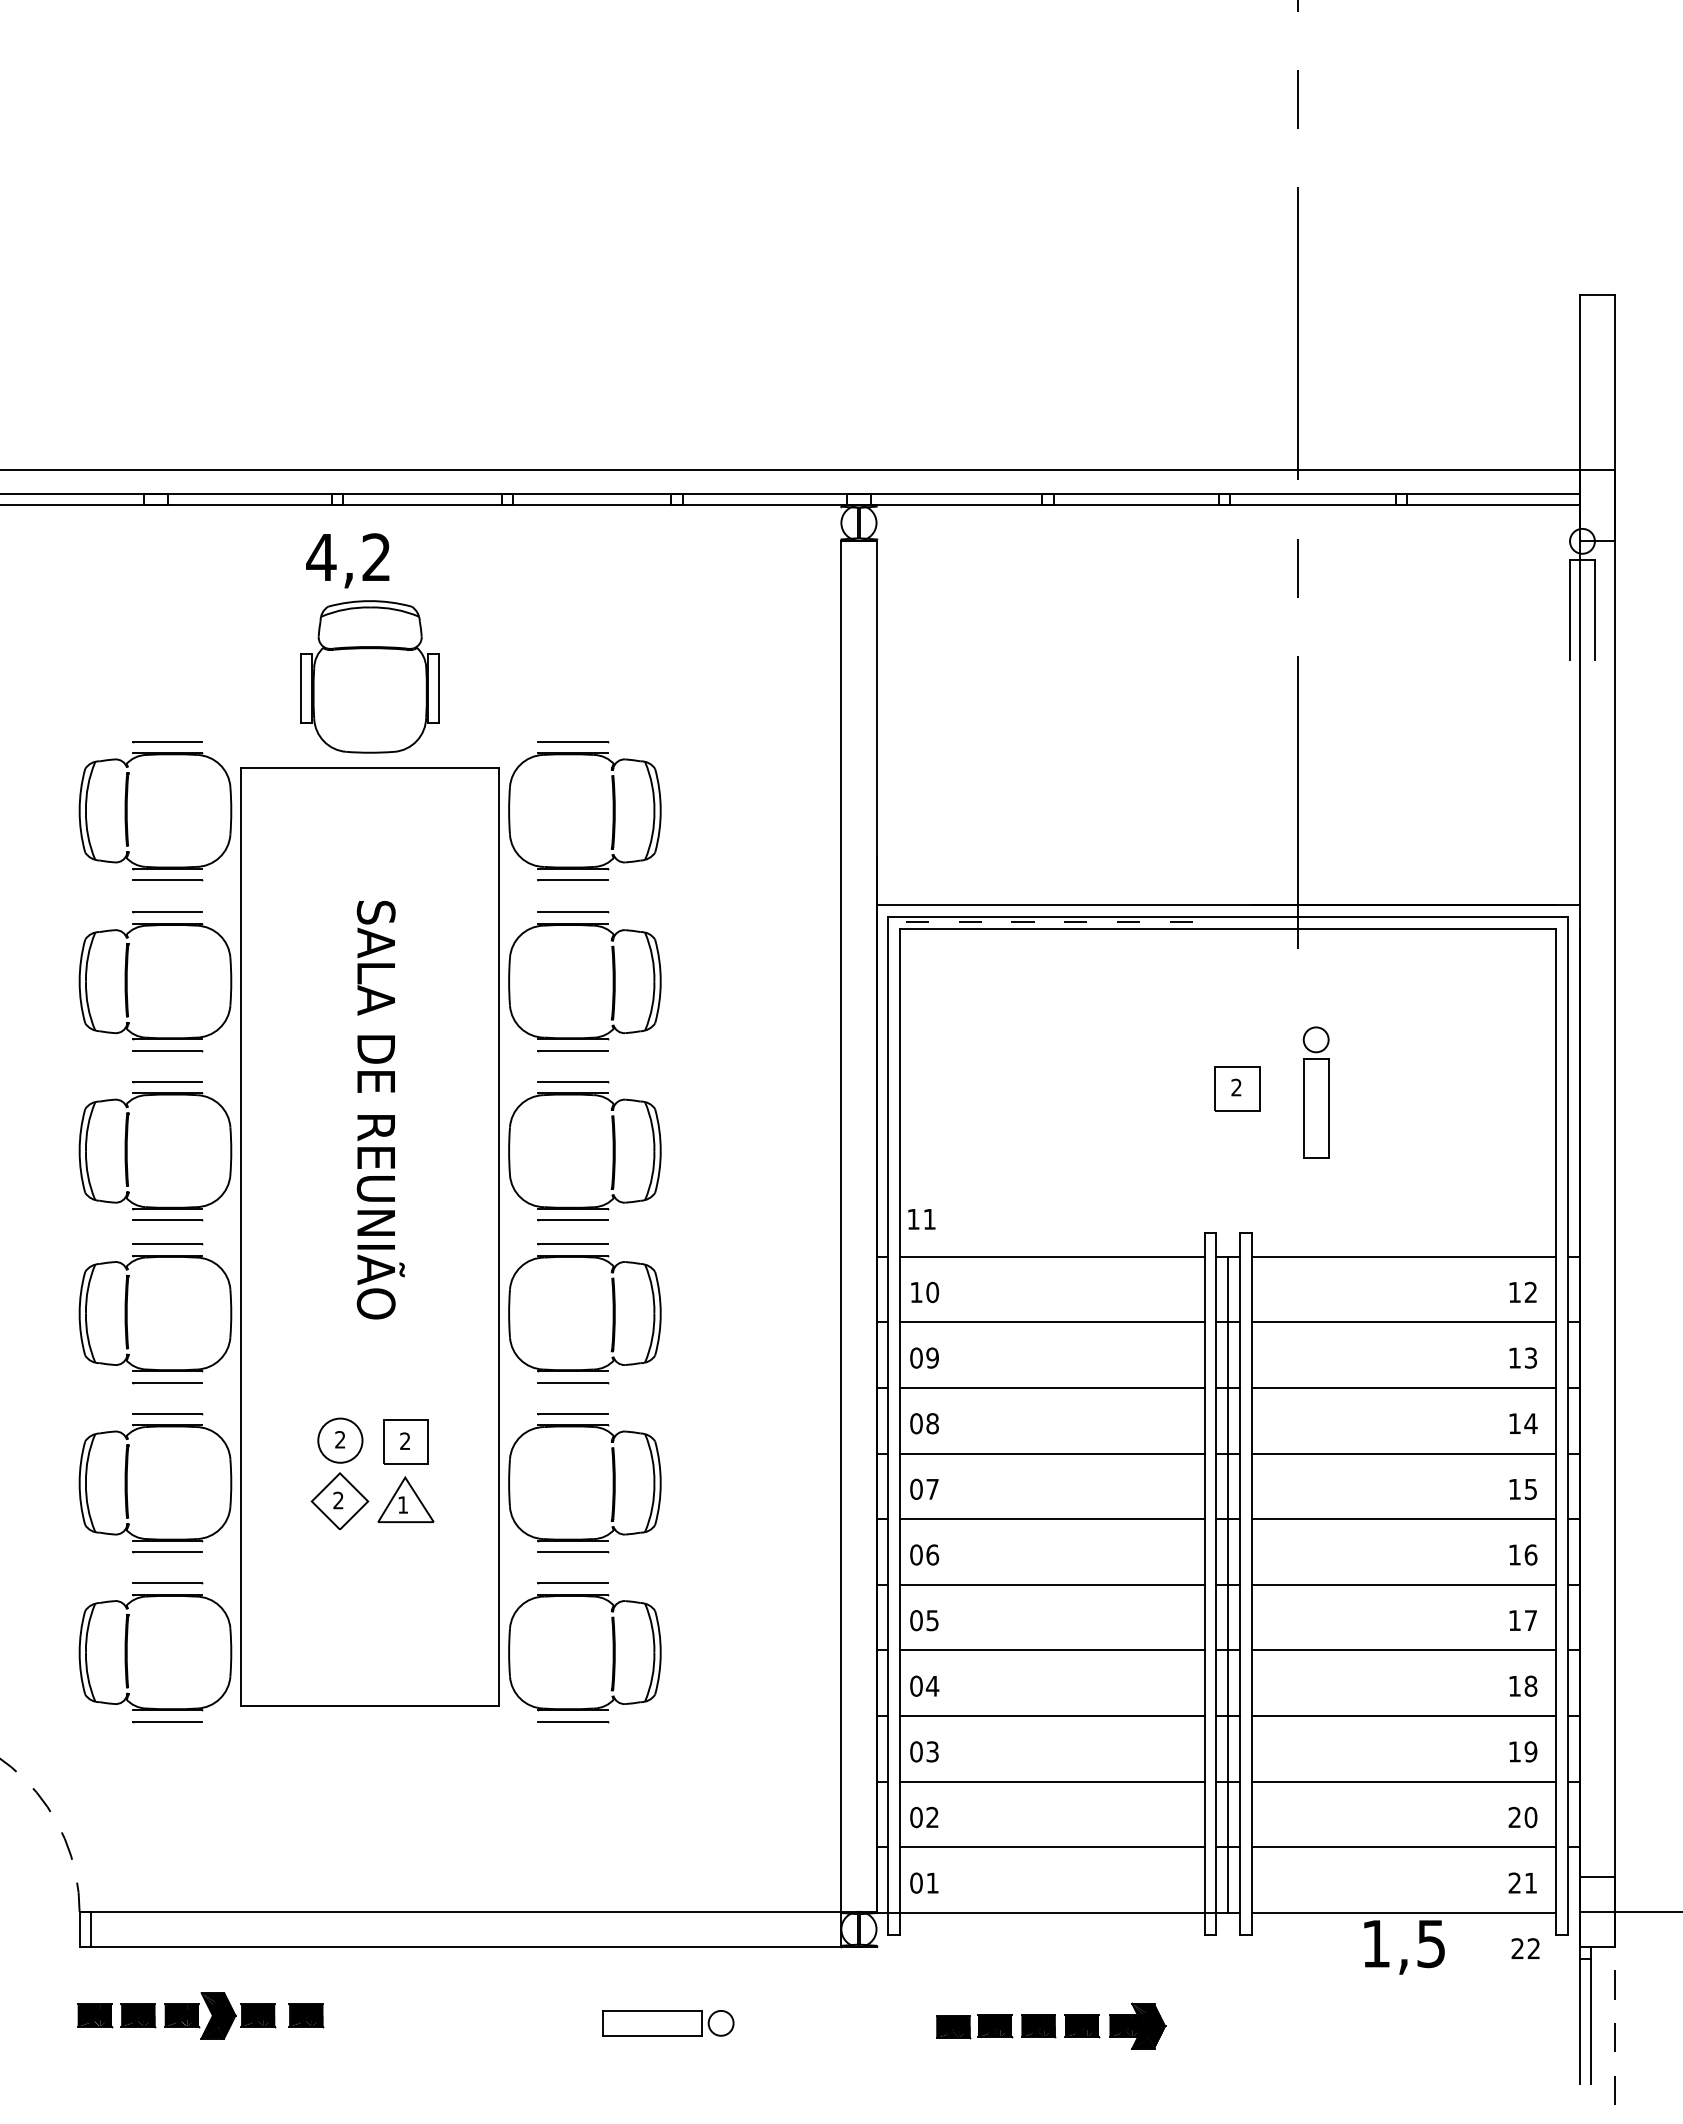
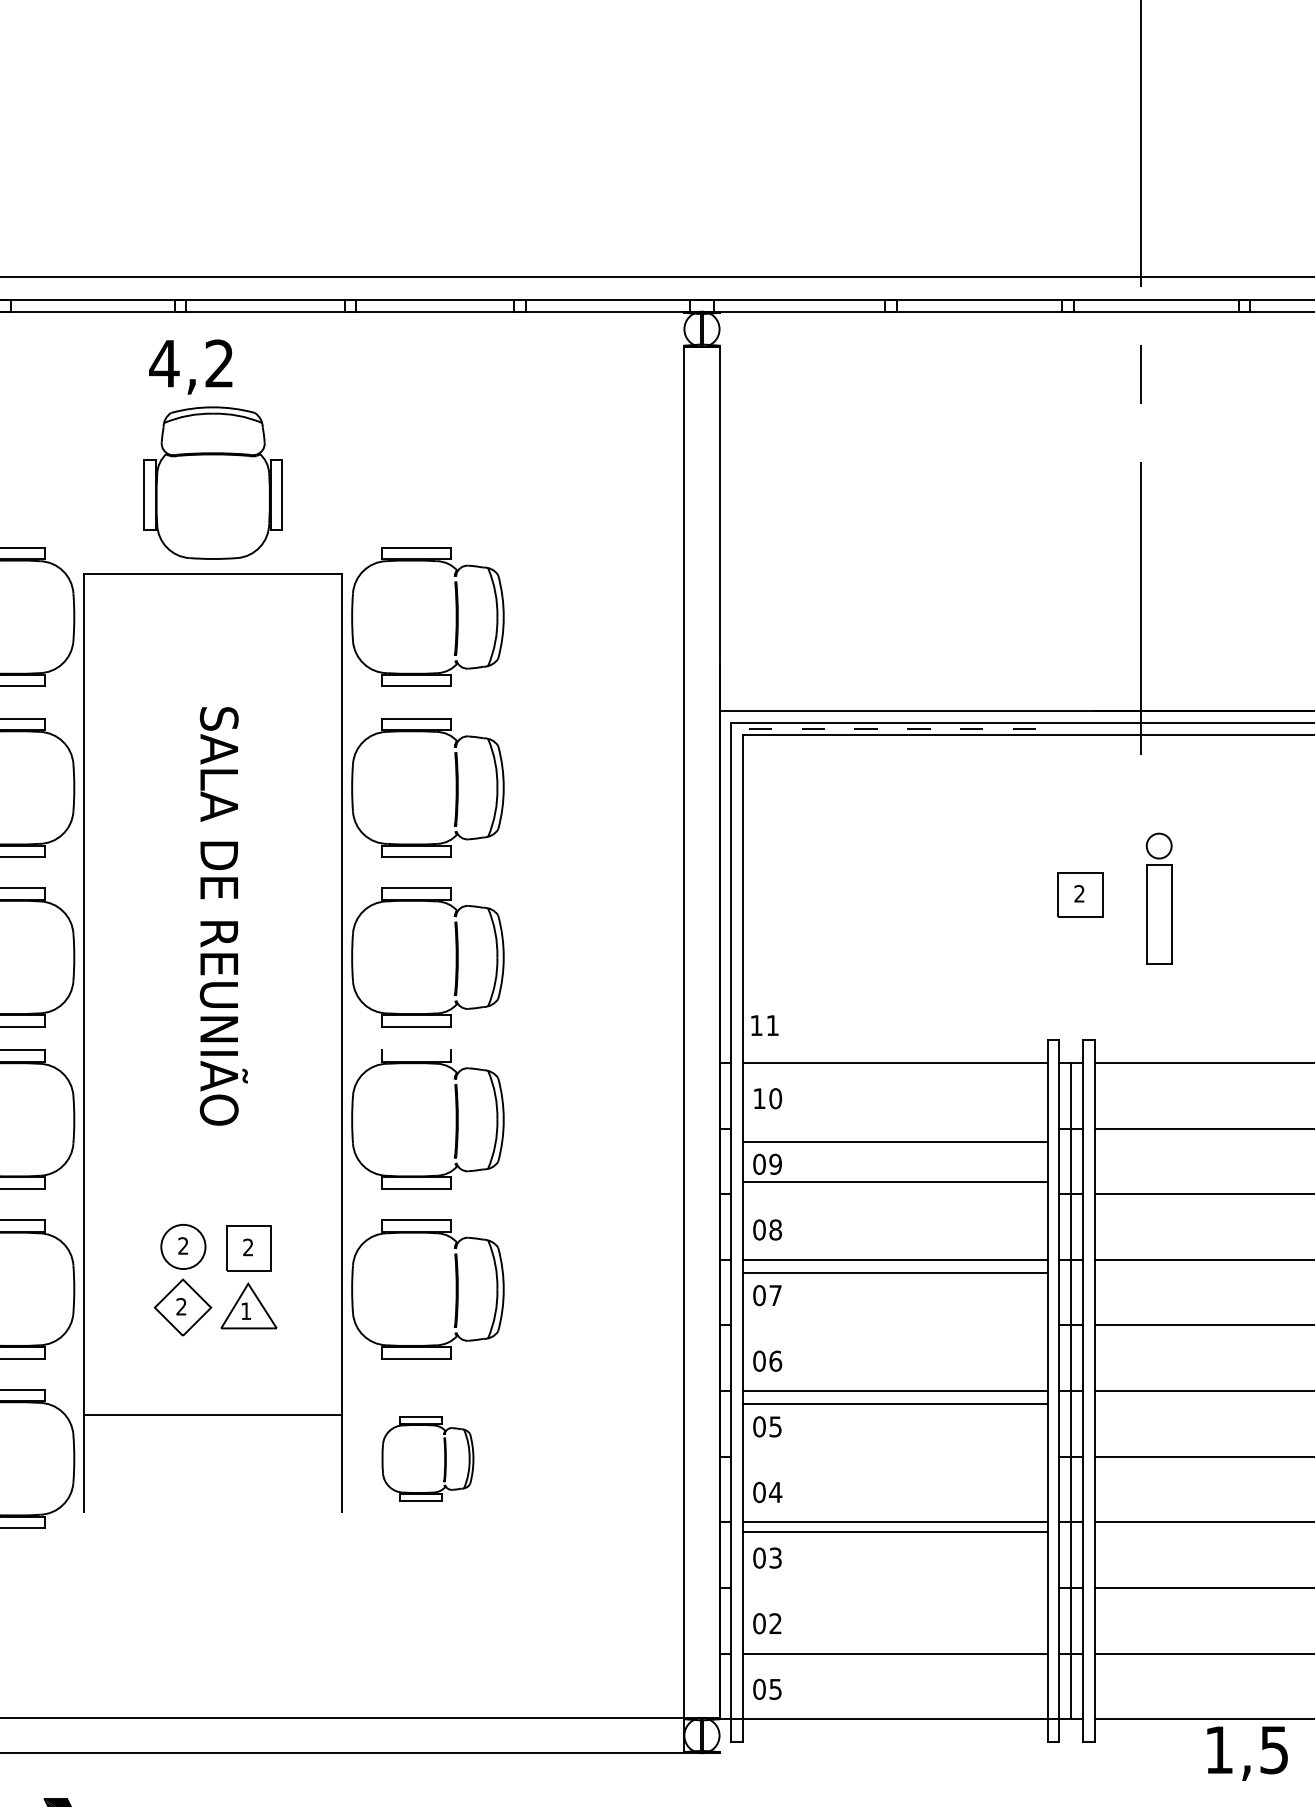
line: (572, 1244) -> (415, 1050), removed
line: (1051, 1322) -> (894, 1181), moved
line: (1051, 1387) -> (894, 1141), moved
line: (1051, 1519) -> (894, 1273), moved
line: (1051, 1650) -> (894, 1403), moved
part: (584, 1652) -> (427, 1458), size x0.6
line: (370, 1705) -> (213, 1414), moved
line: (1051, 1781) -> (894, 1531), moved
text: (932, 1882) -> (775, 1688), 01 -> 05

